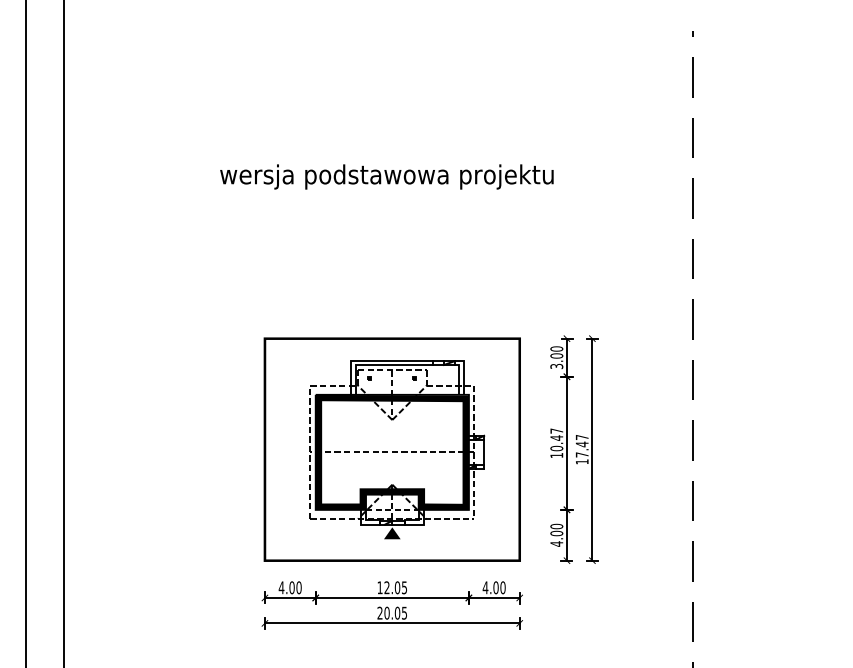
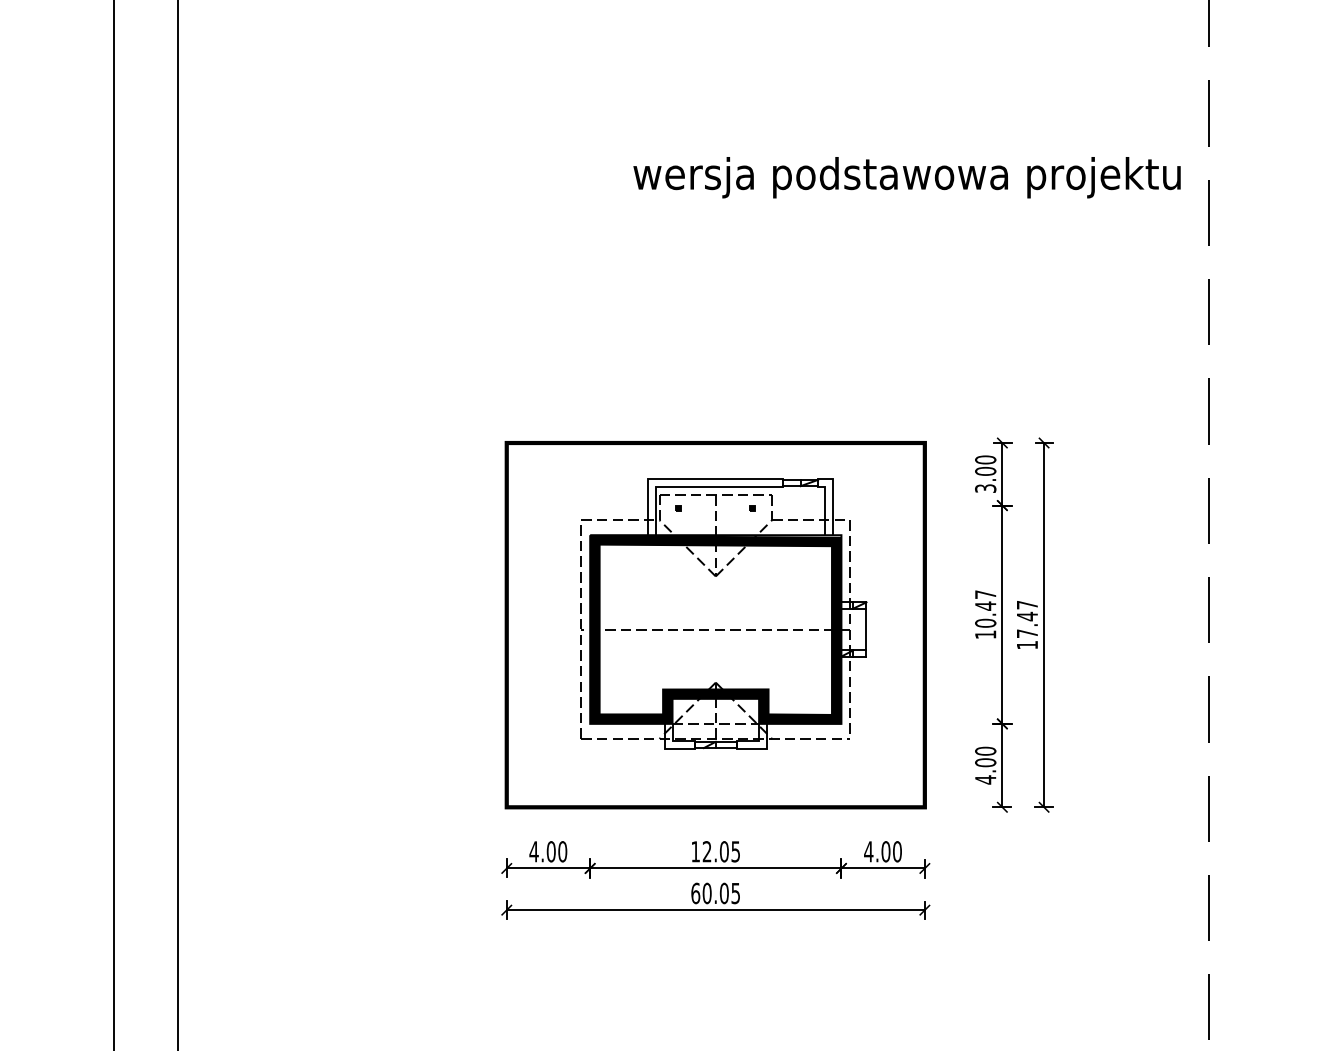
text: (386, 176) -> (906, 176), moved
fill: (391, 533) -> (714, 762), removed
text: (379, 612) -> (694, 892), 20.05 -> 60.05

